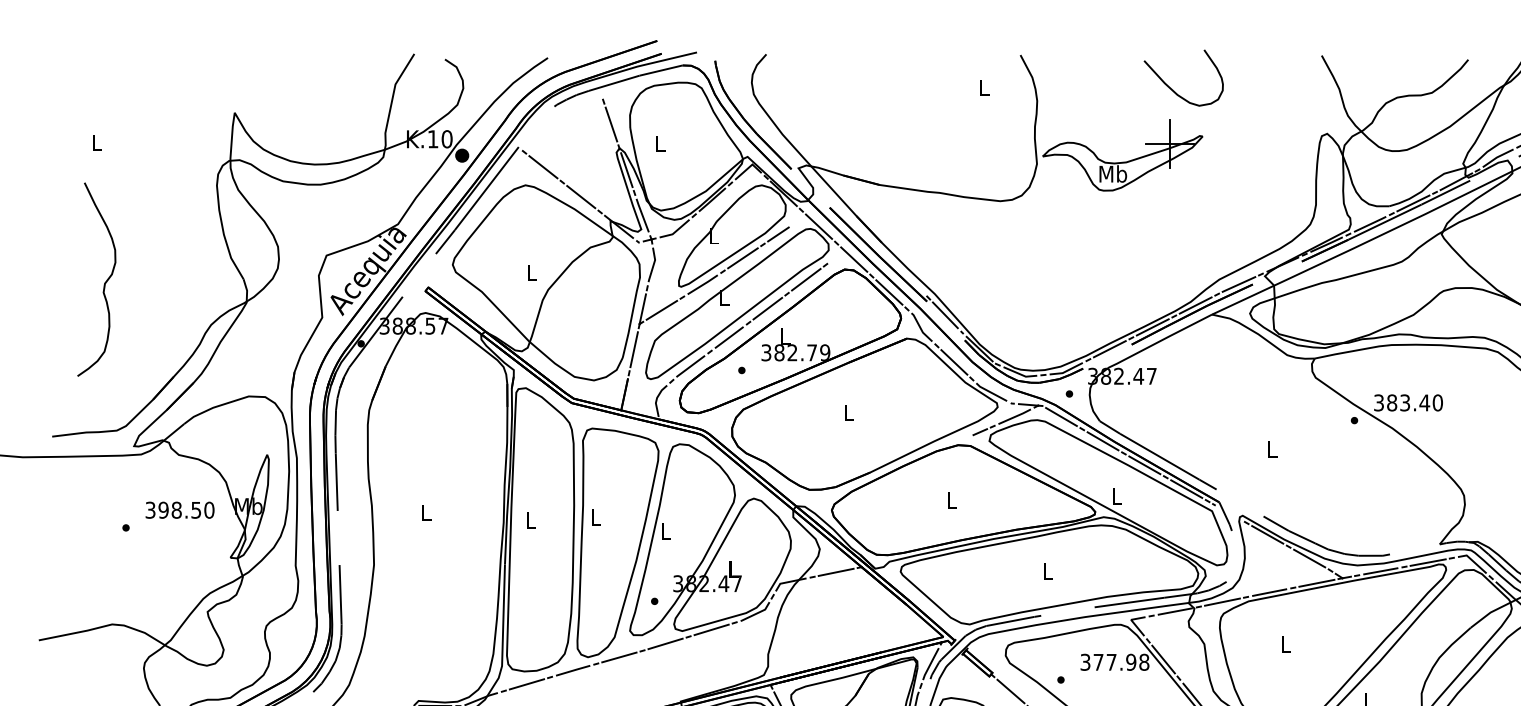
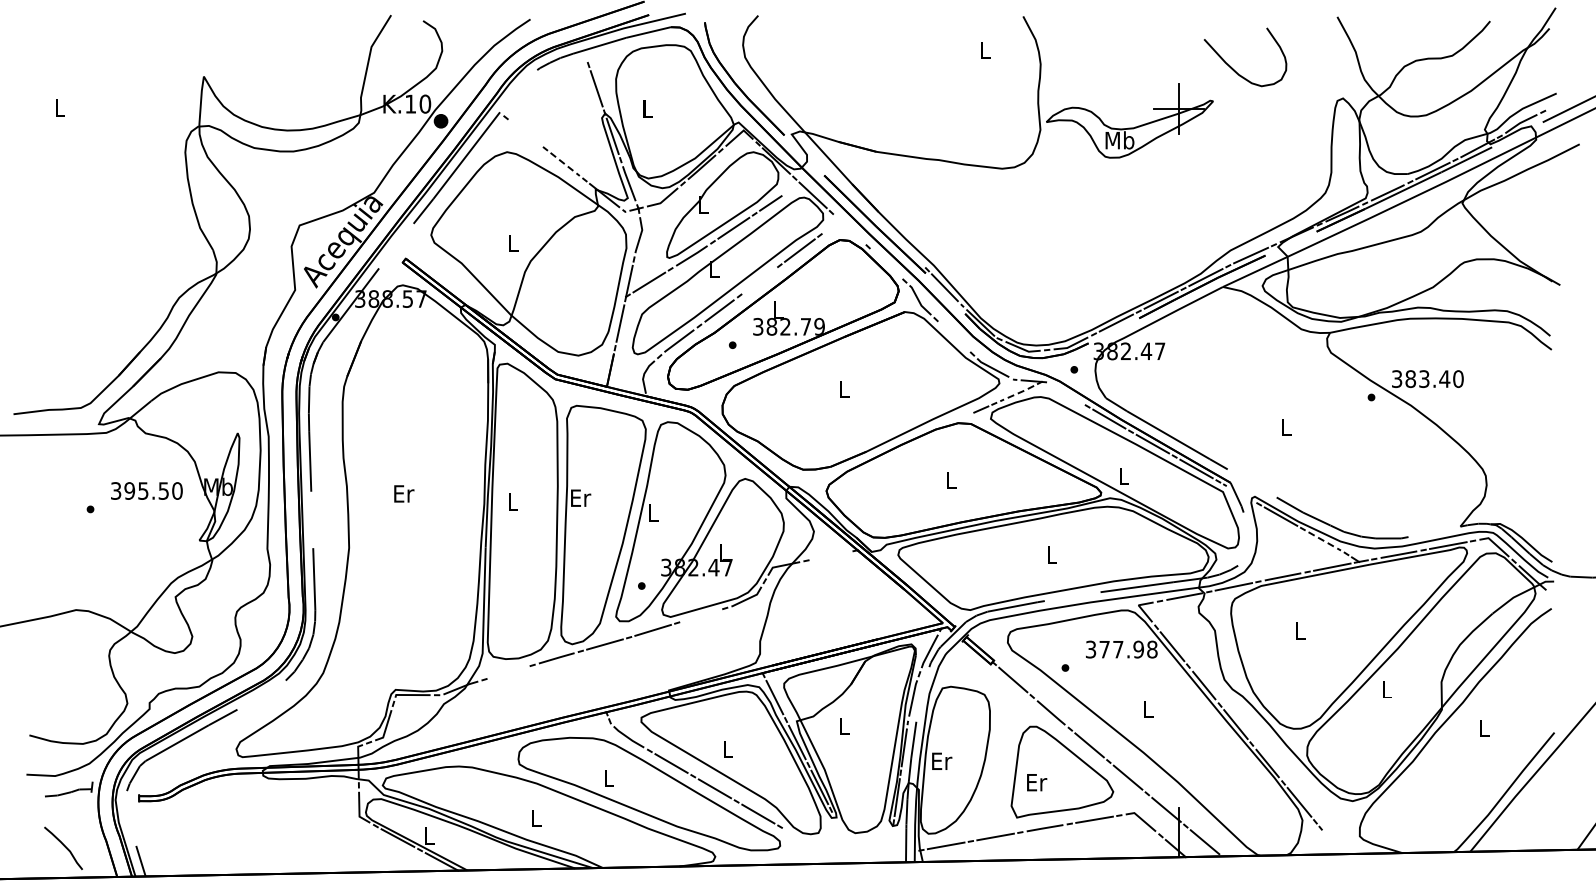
curve: (1172, 88) -> (1233, 68), moved
line: (543, 166) -> (525, 132), removed
line: (581, 197) -> (565, 164), solid -> dashed
line: (853, 259) -> (849, 229), removed
curve: (103, 283) -> (67, 254), removed
line: (889, 292) -> (886, 263), removed
line: (767, 308) -> (759, 280), removed
line: (953, 362) -> (953, 336), removed
line: (1014, 416) -> (1017, 393), solid -> dashed
line: (1061, 416) -> (1065, 393), removed
text: (176, 509) -> (143, 490), 398.50 -> 395.50
text: (427, 512) -> (404, 493), L -> Er
text: (596, 516) -> (581, 497), L -> Er
line: (1309, 558) -> (1324, 541), solid -> dashed
line: (835, 572) -> (830, 555), removed
line: (710, 629) -> (700, 615), removed
line: (526, 684) -> (508, 672), removed

